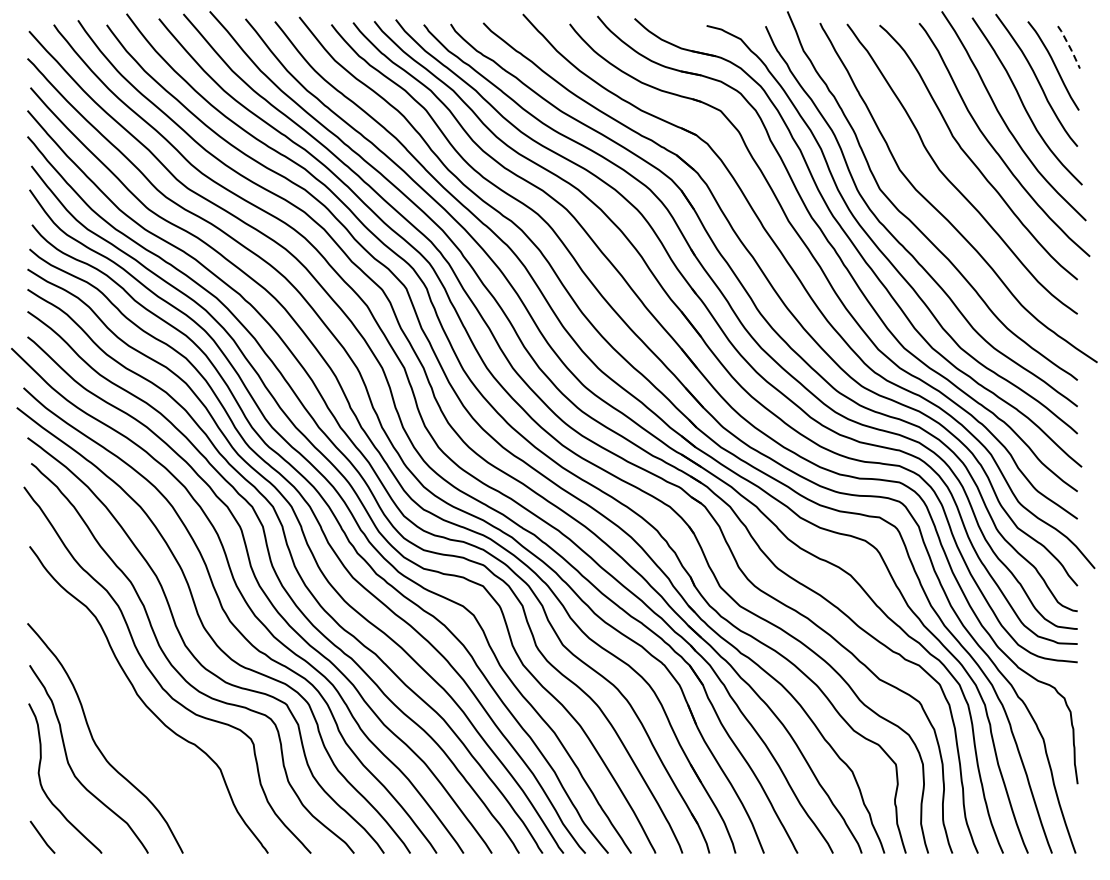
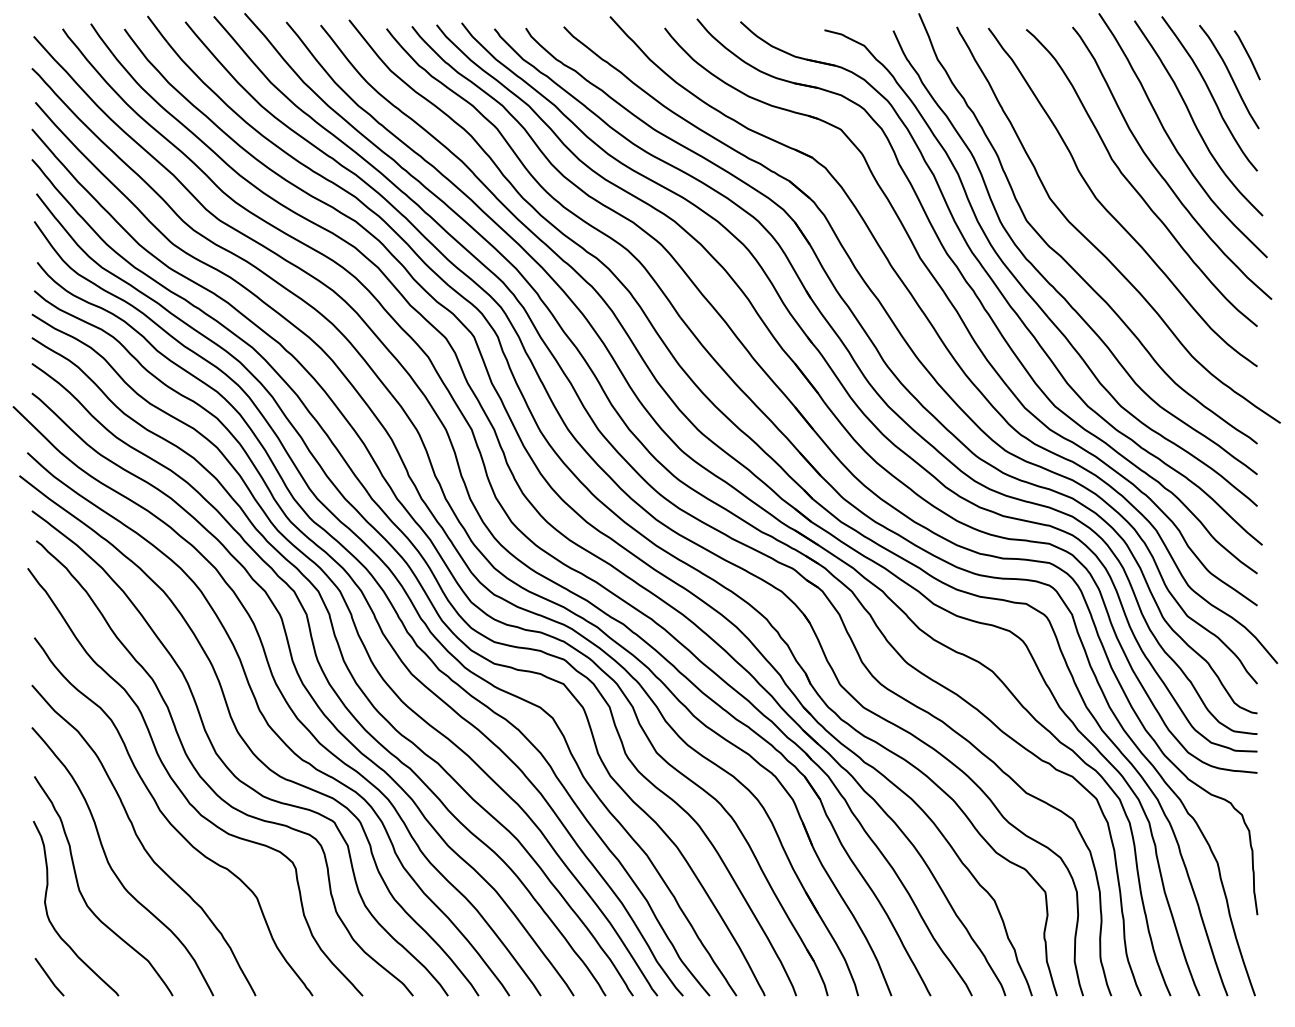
line: (1069, 46) -> (1247, 54), dashed -> solid
curve: (121, 720) -> (141, 840), added

